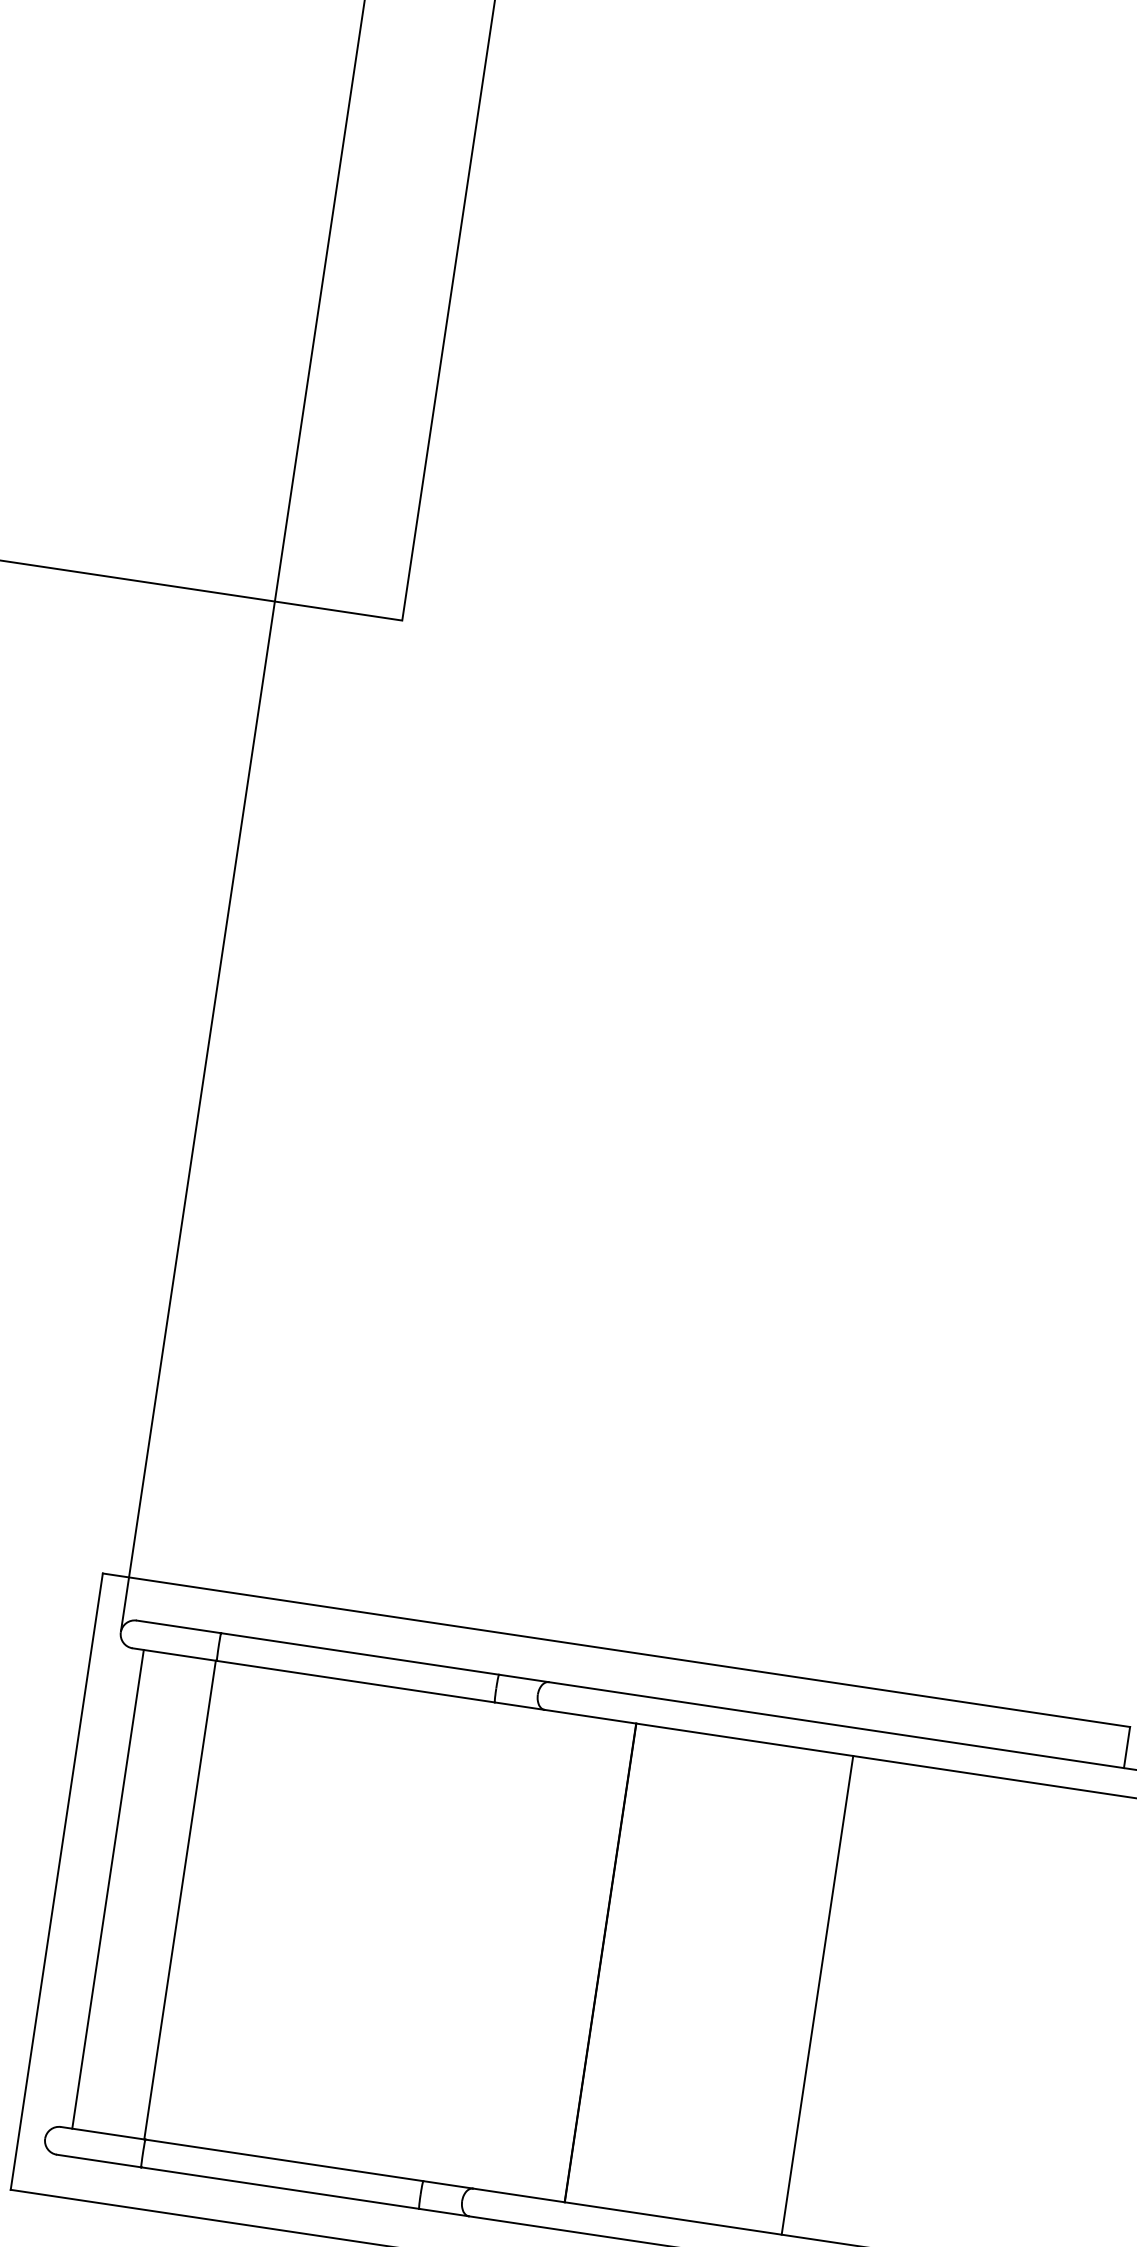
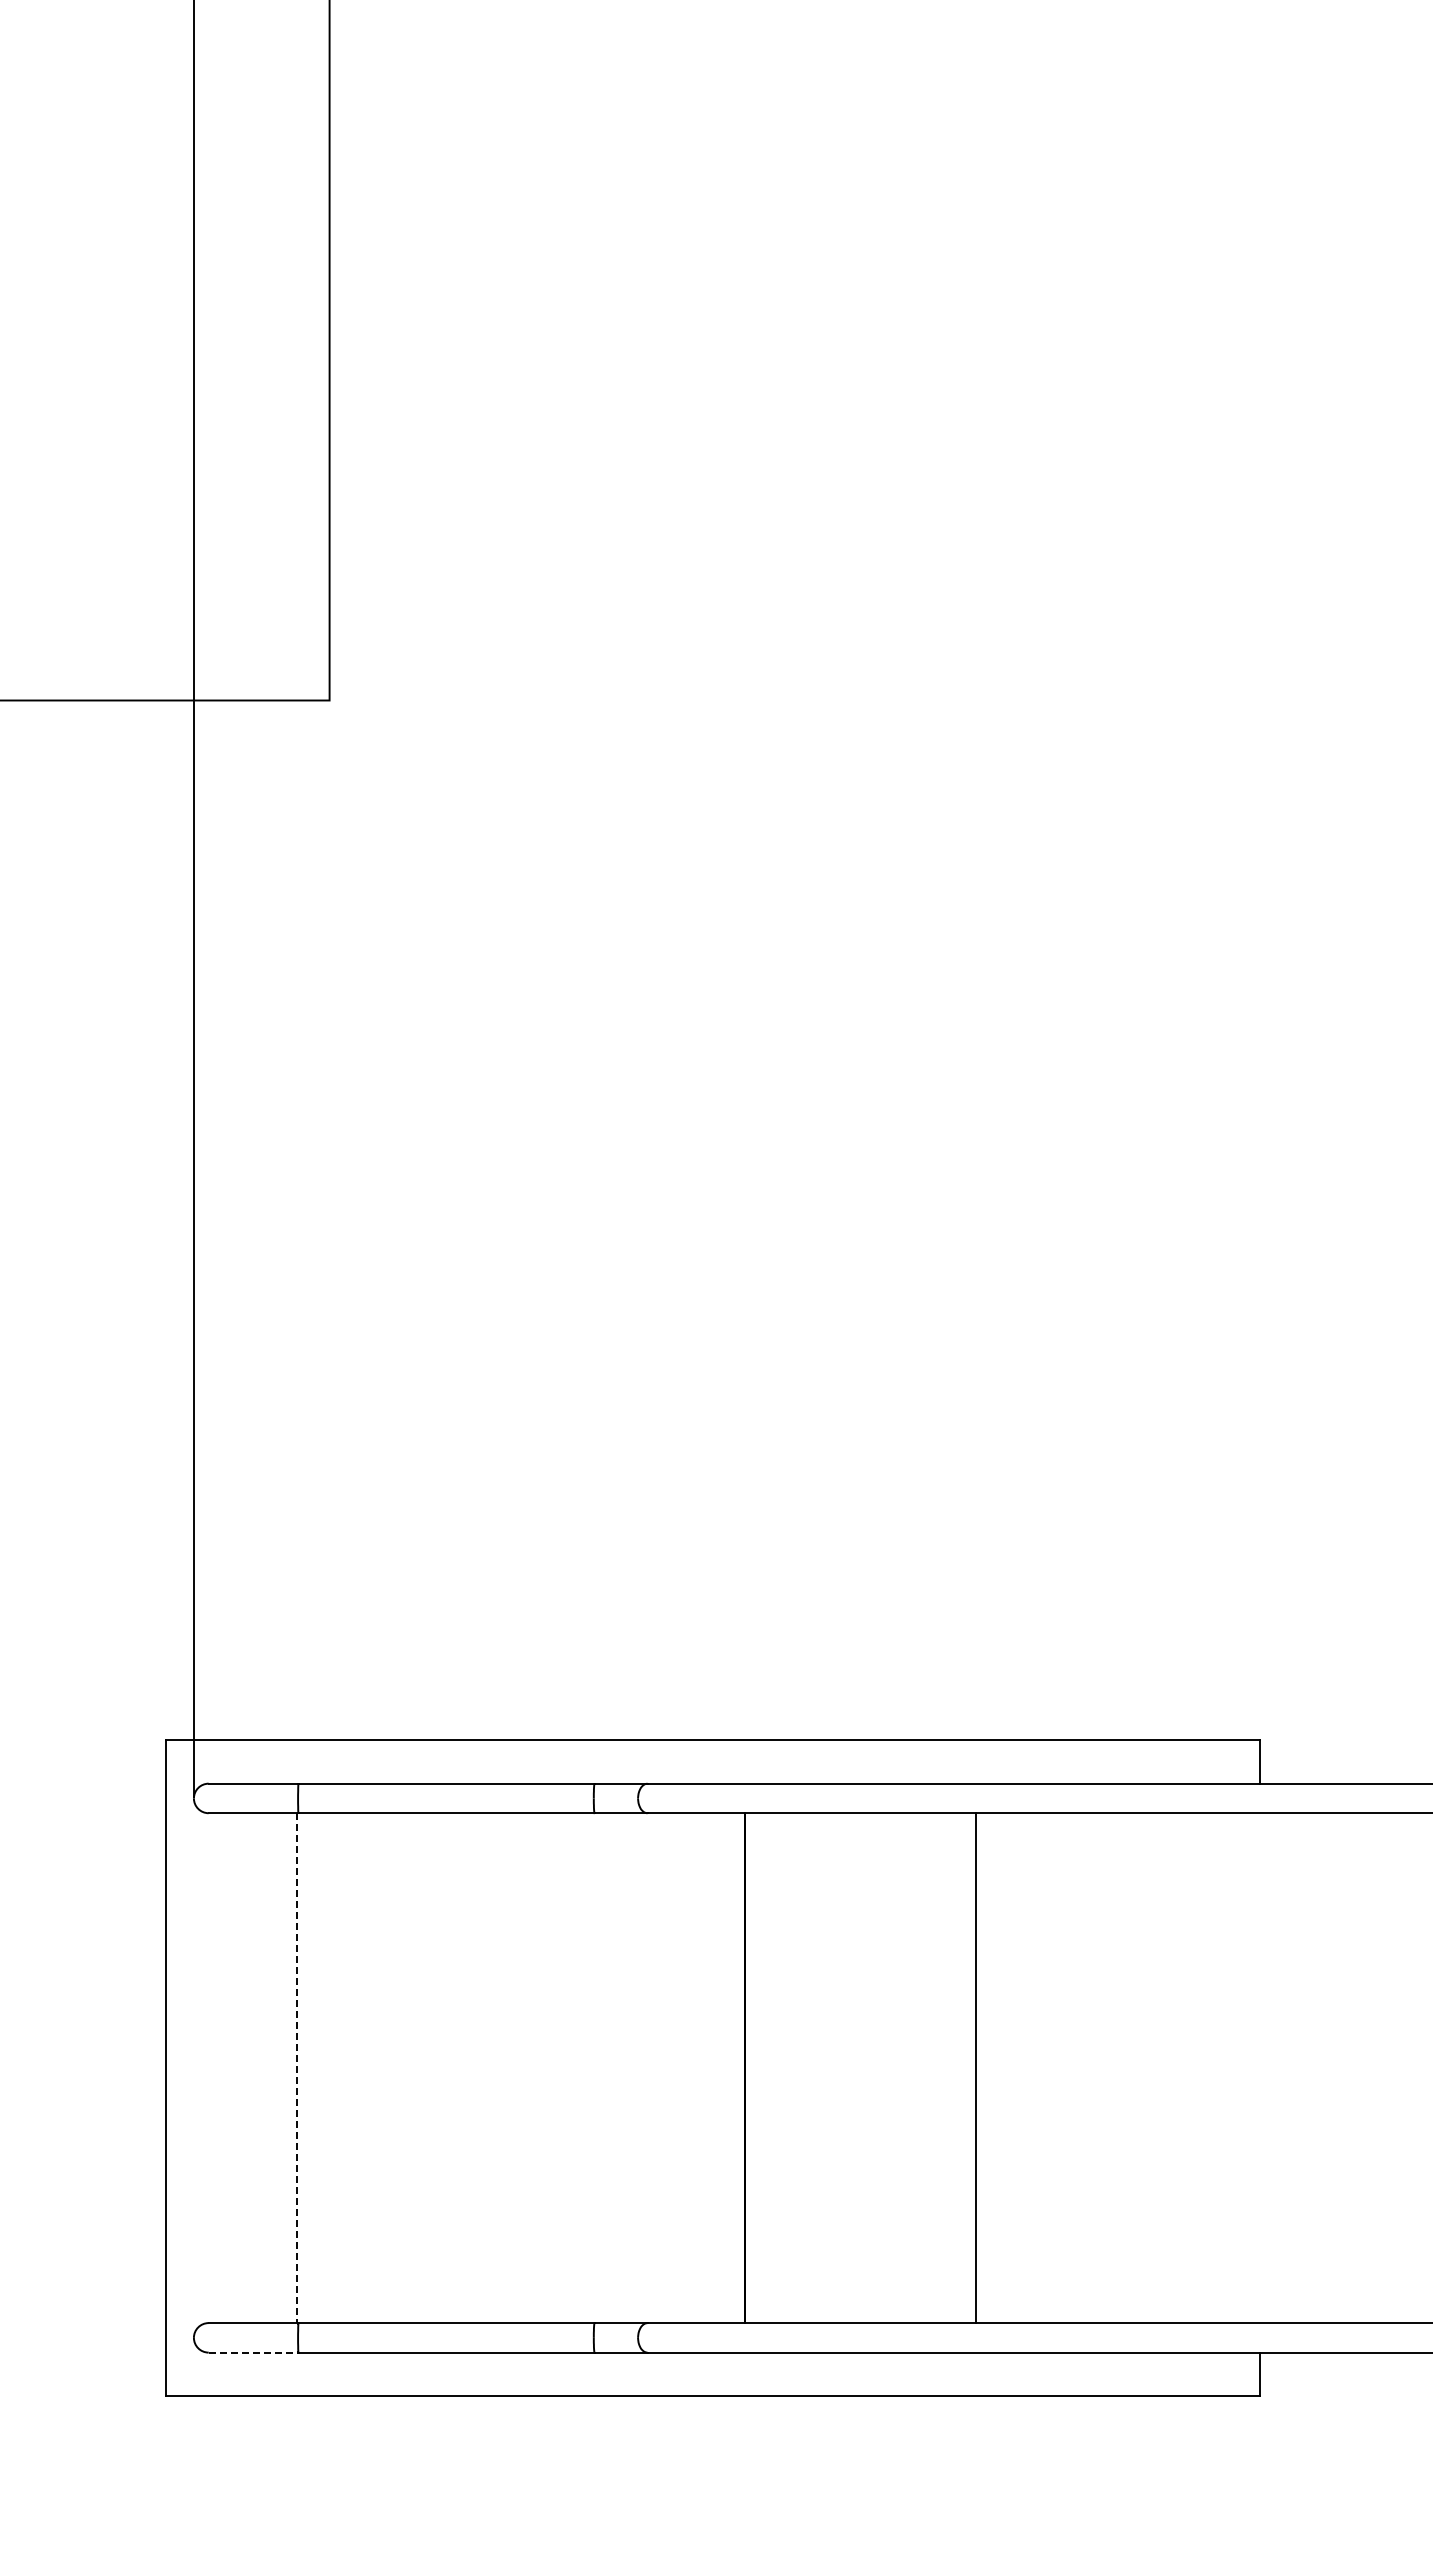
line: (107, 1889) -> (220, 2068), removed
line: (180, 1900) -> (297, 2068), solid -> dashed
line: (99, 2160) -> (253, 2352), solid -> dashed

